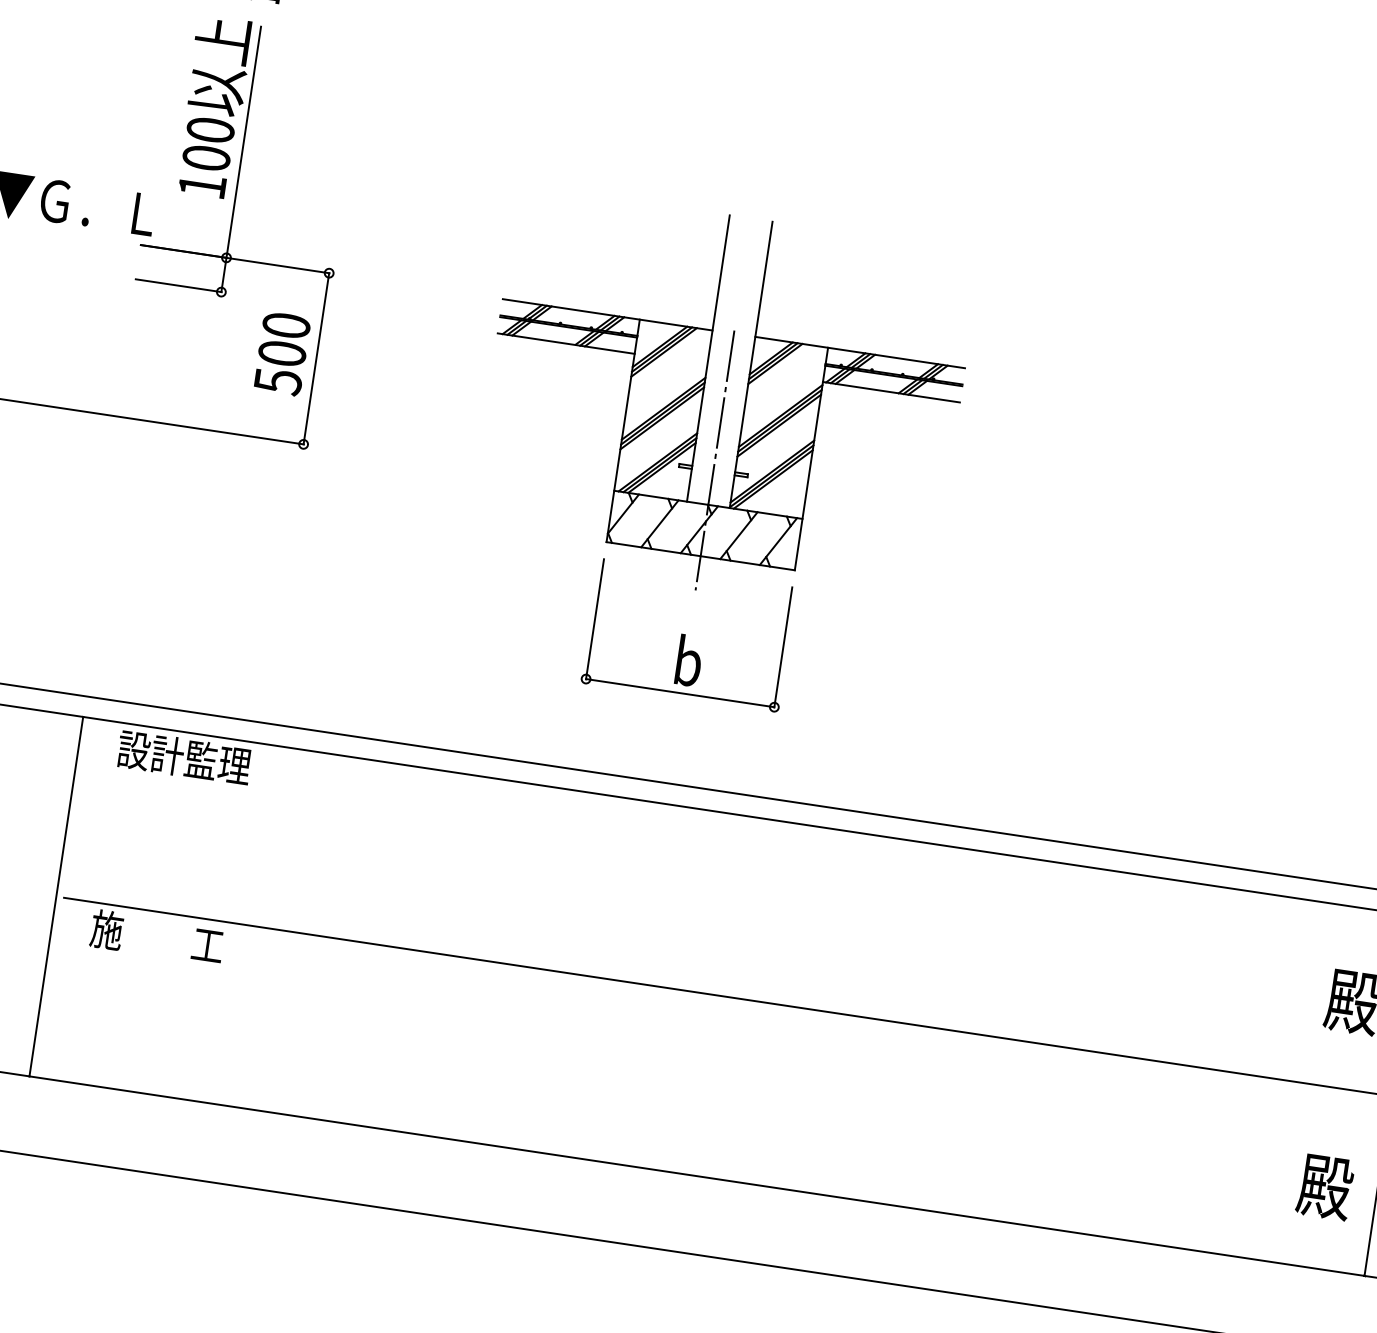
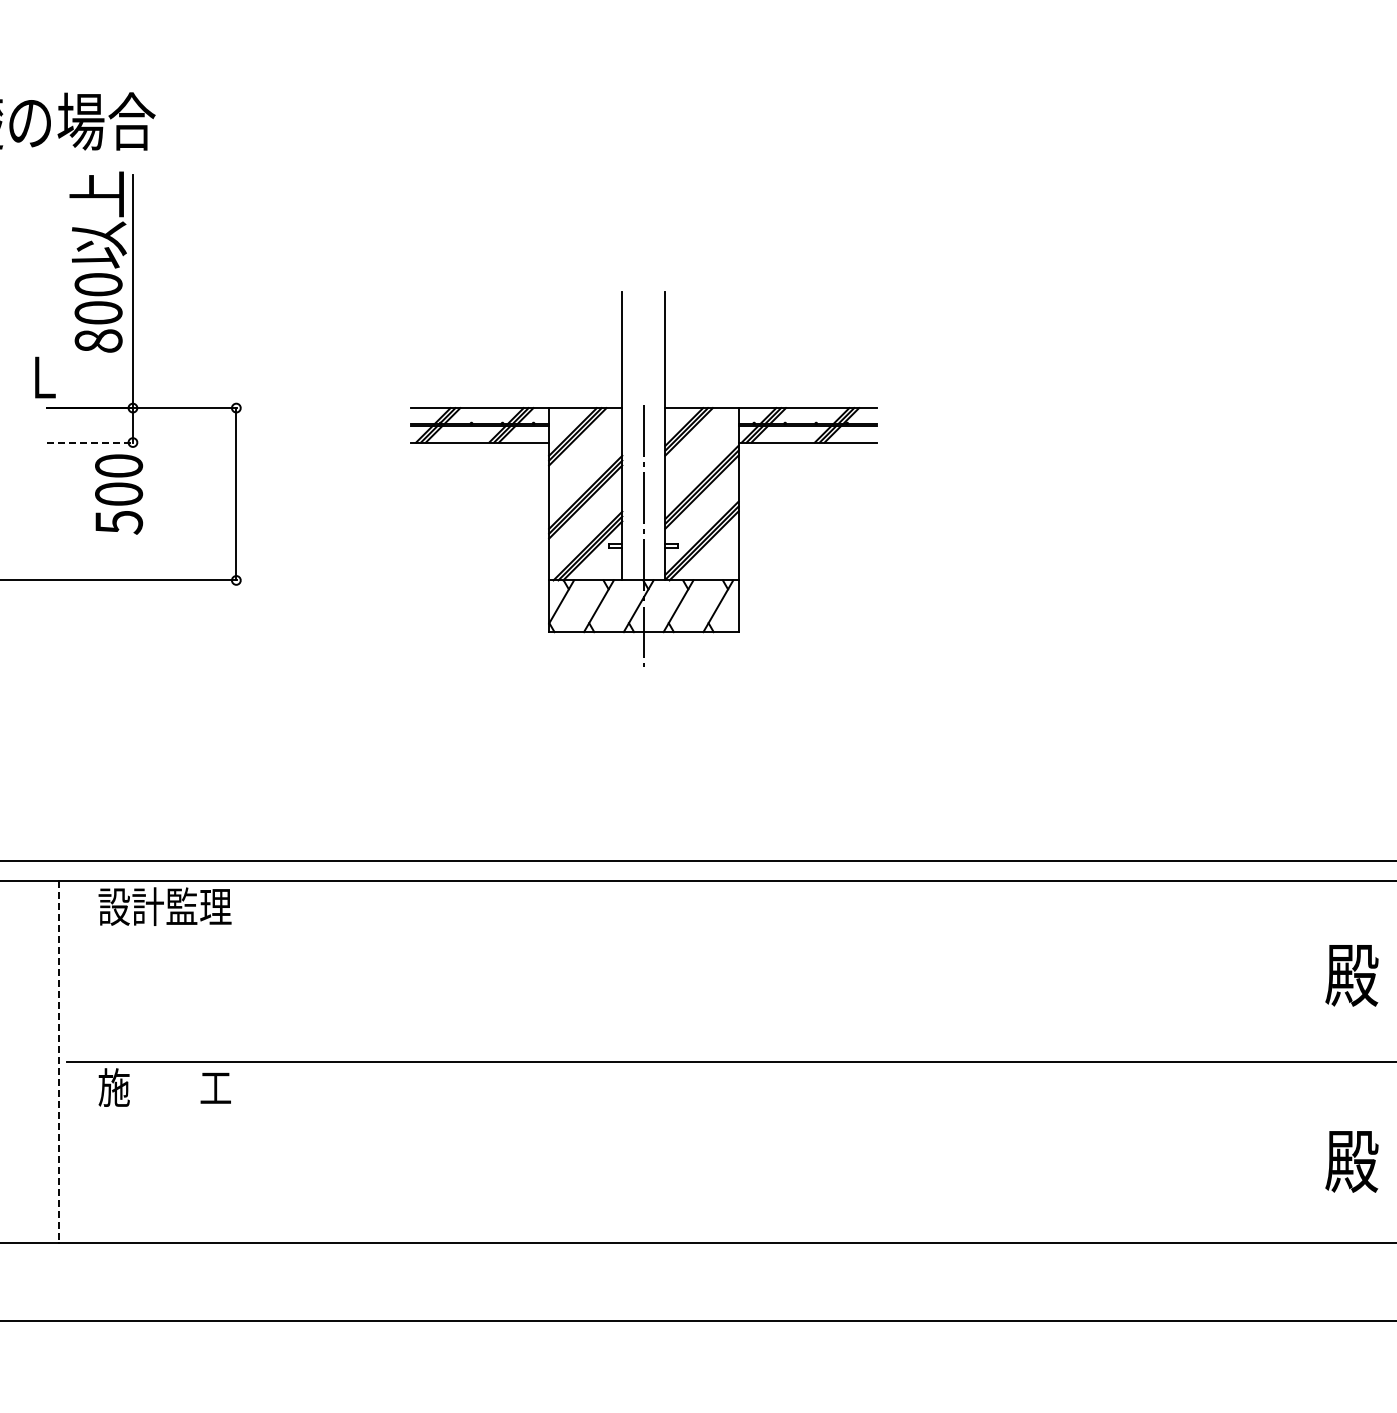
text: (202, 185) -> (98, 340), 100 -> 800
line: (179, 285) -> (90, 442), solid -> dashed
text: (282, 354) -> (119, 494), moved
part: (688, 634) -> (643, 711), removed
line: (56, 896) -> (59, 1062), solid -> dashed

